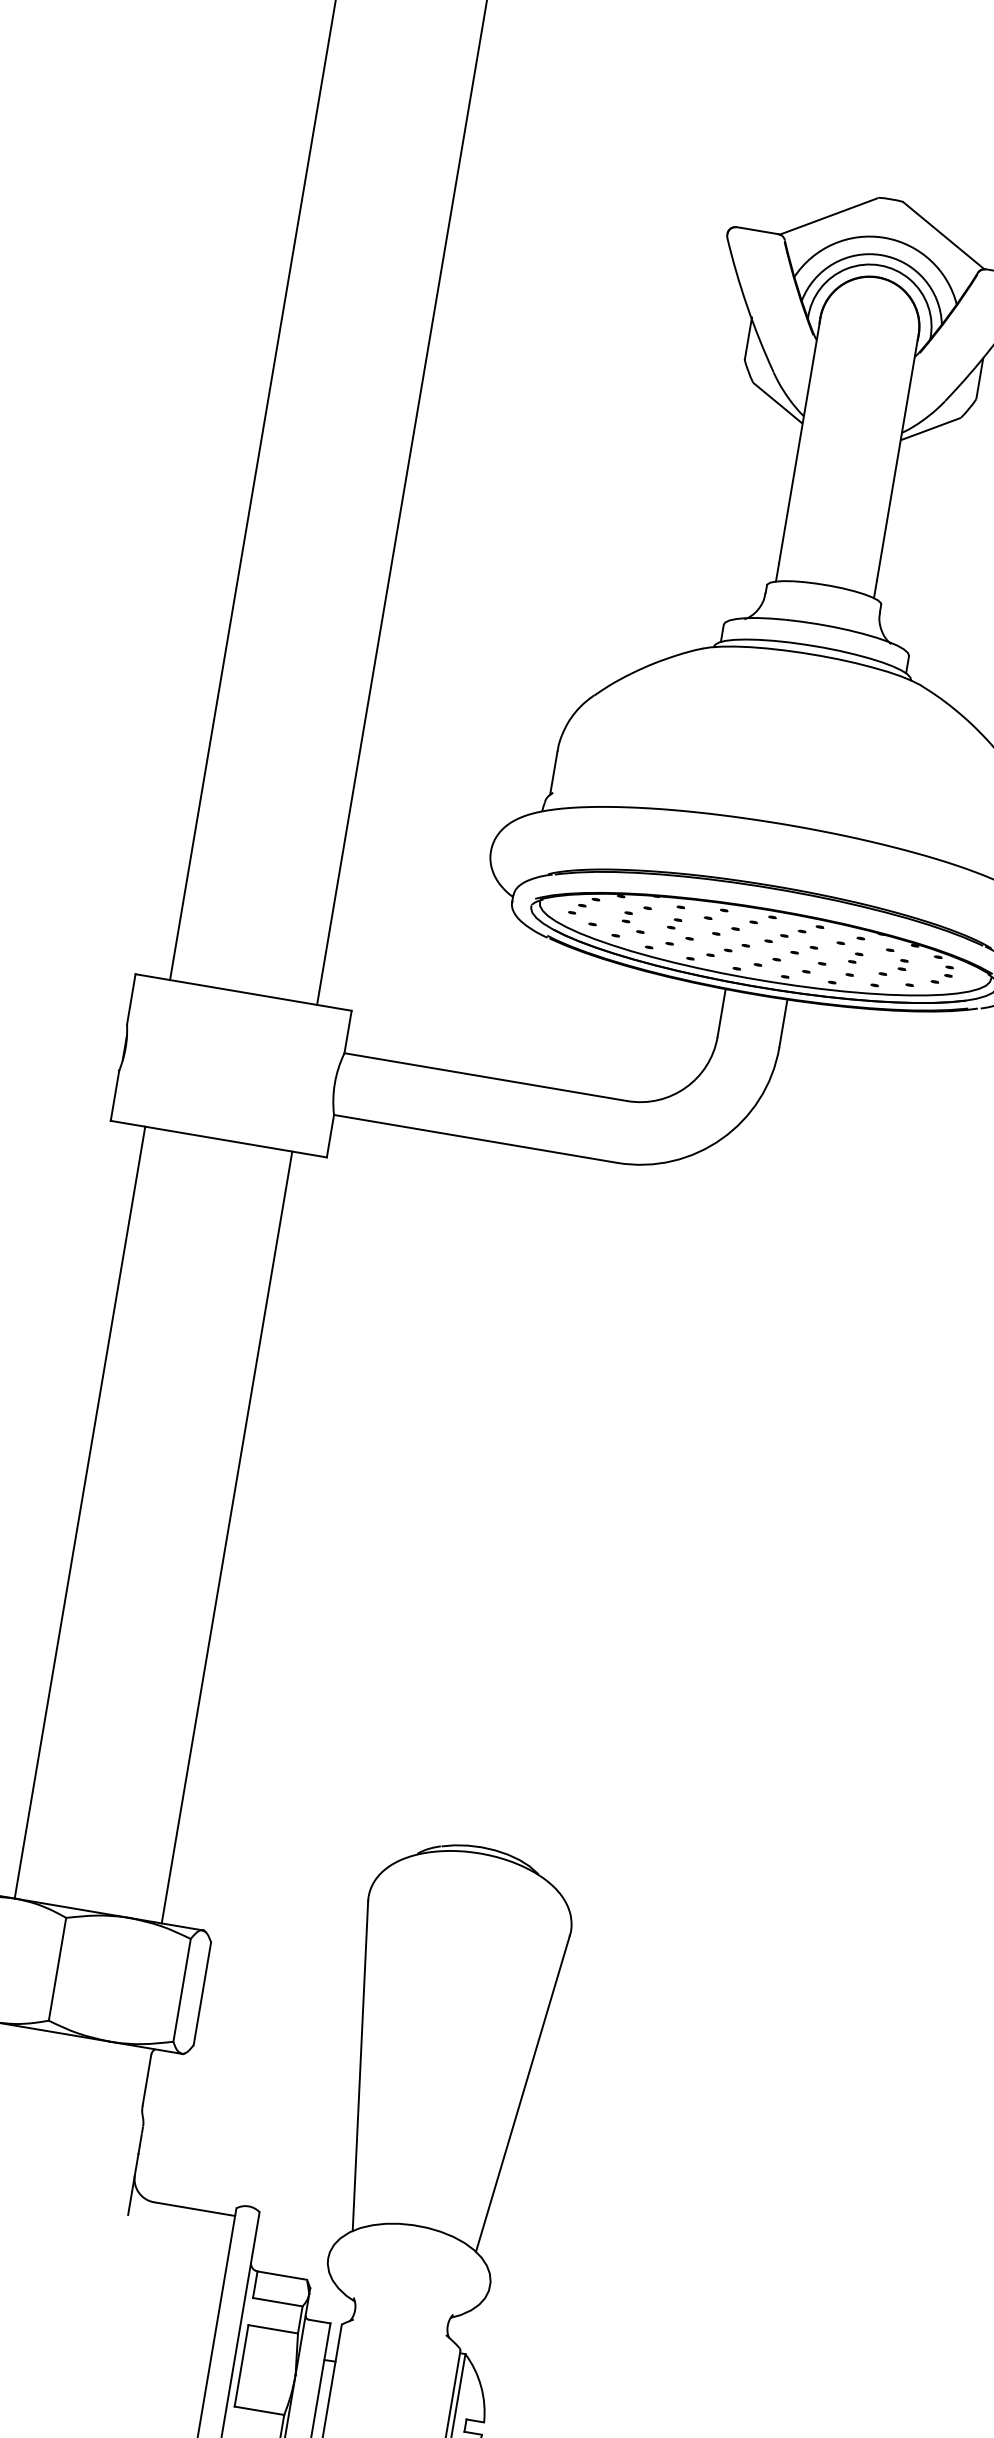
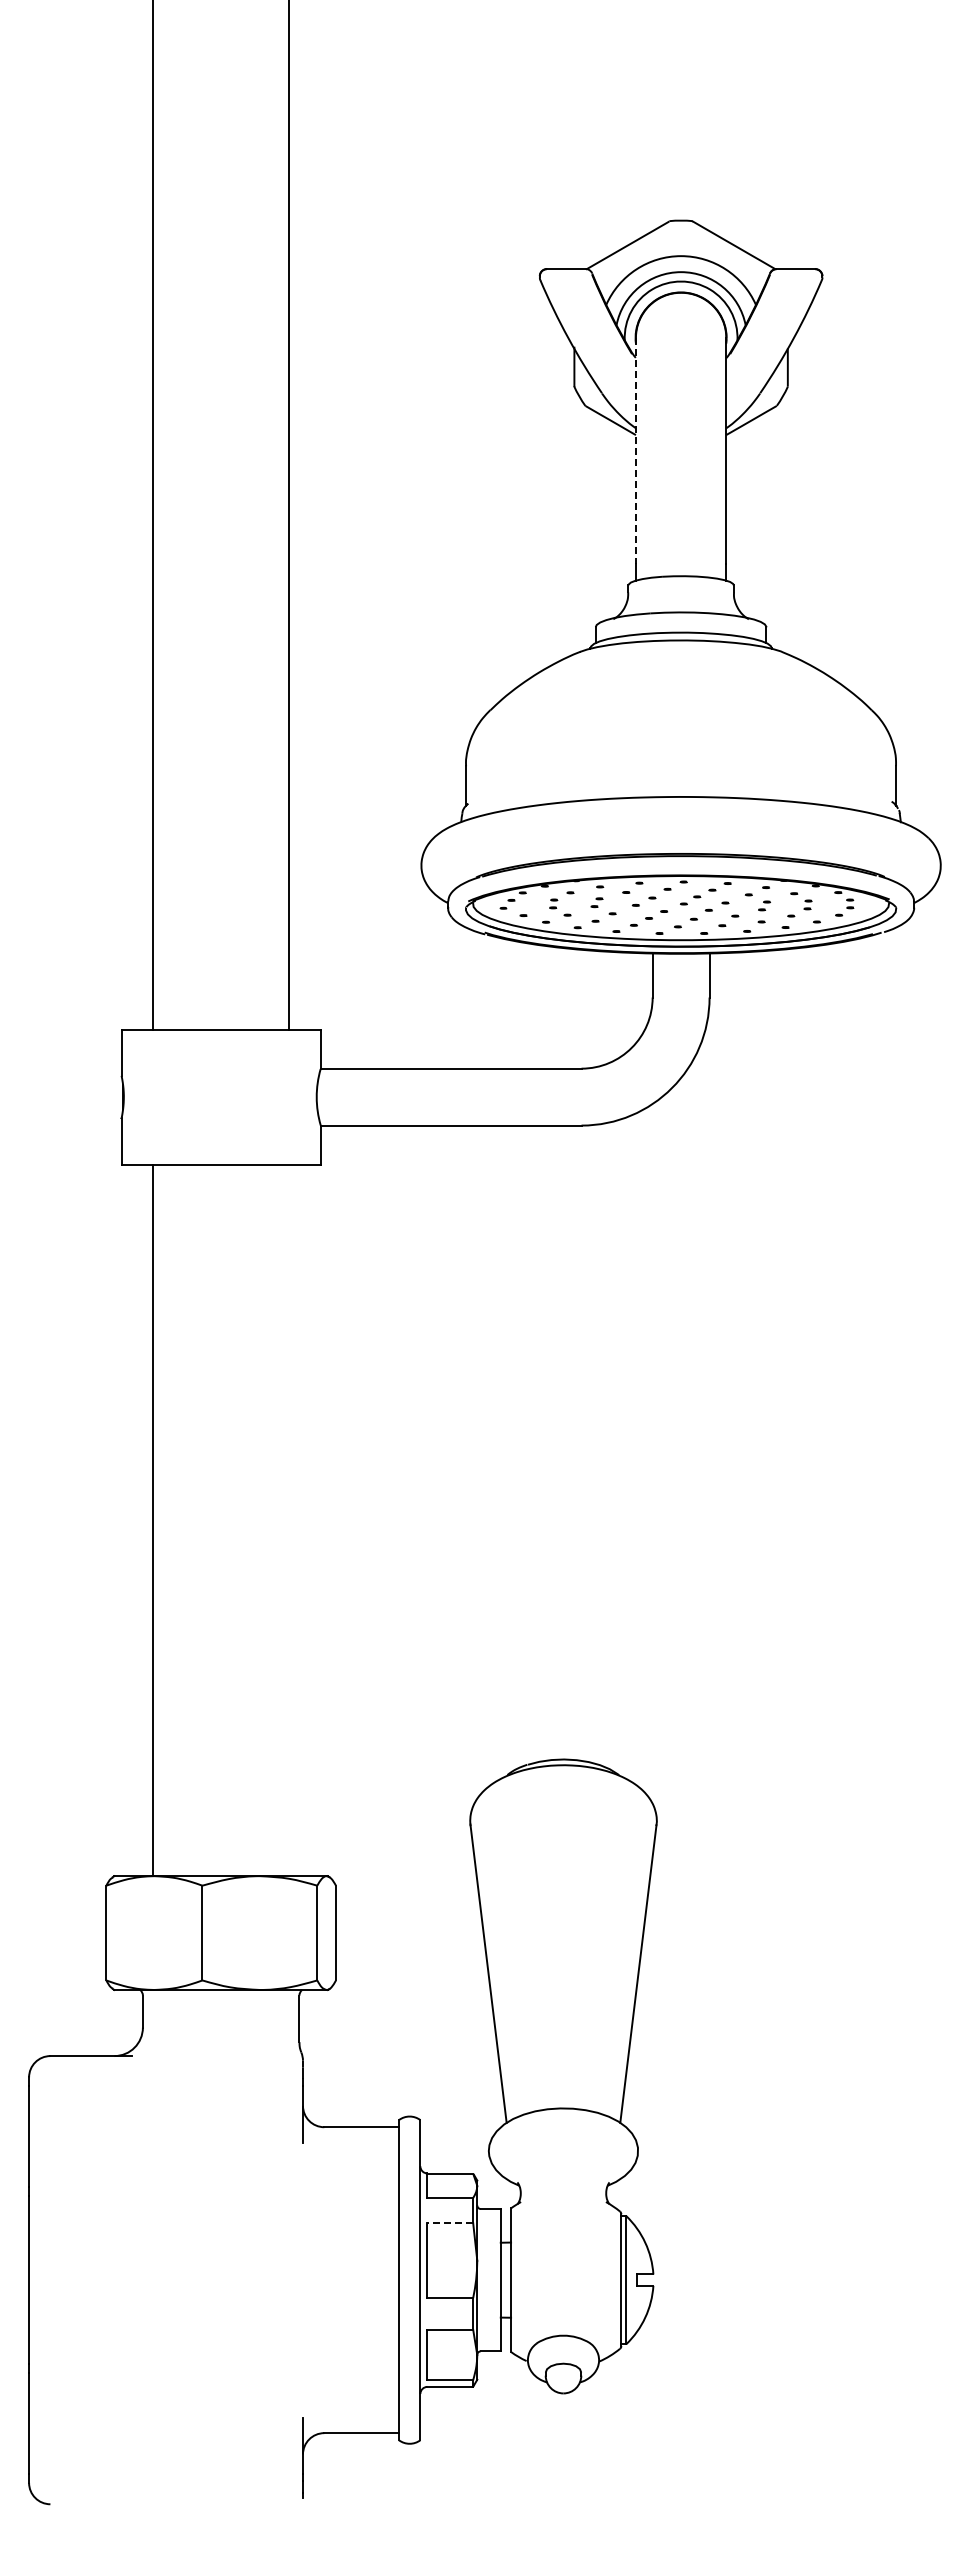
line: (799, 441) -> (635, 451), solid -> dashed
line: (226, 1537) -> (288, 1520), removed
line: (273, 2328) -> (450, 2222), solid -> dashed

